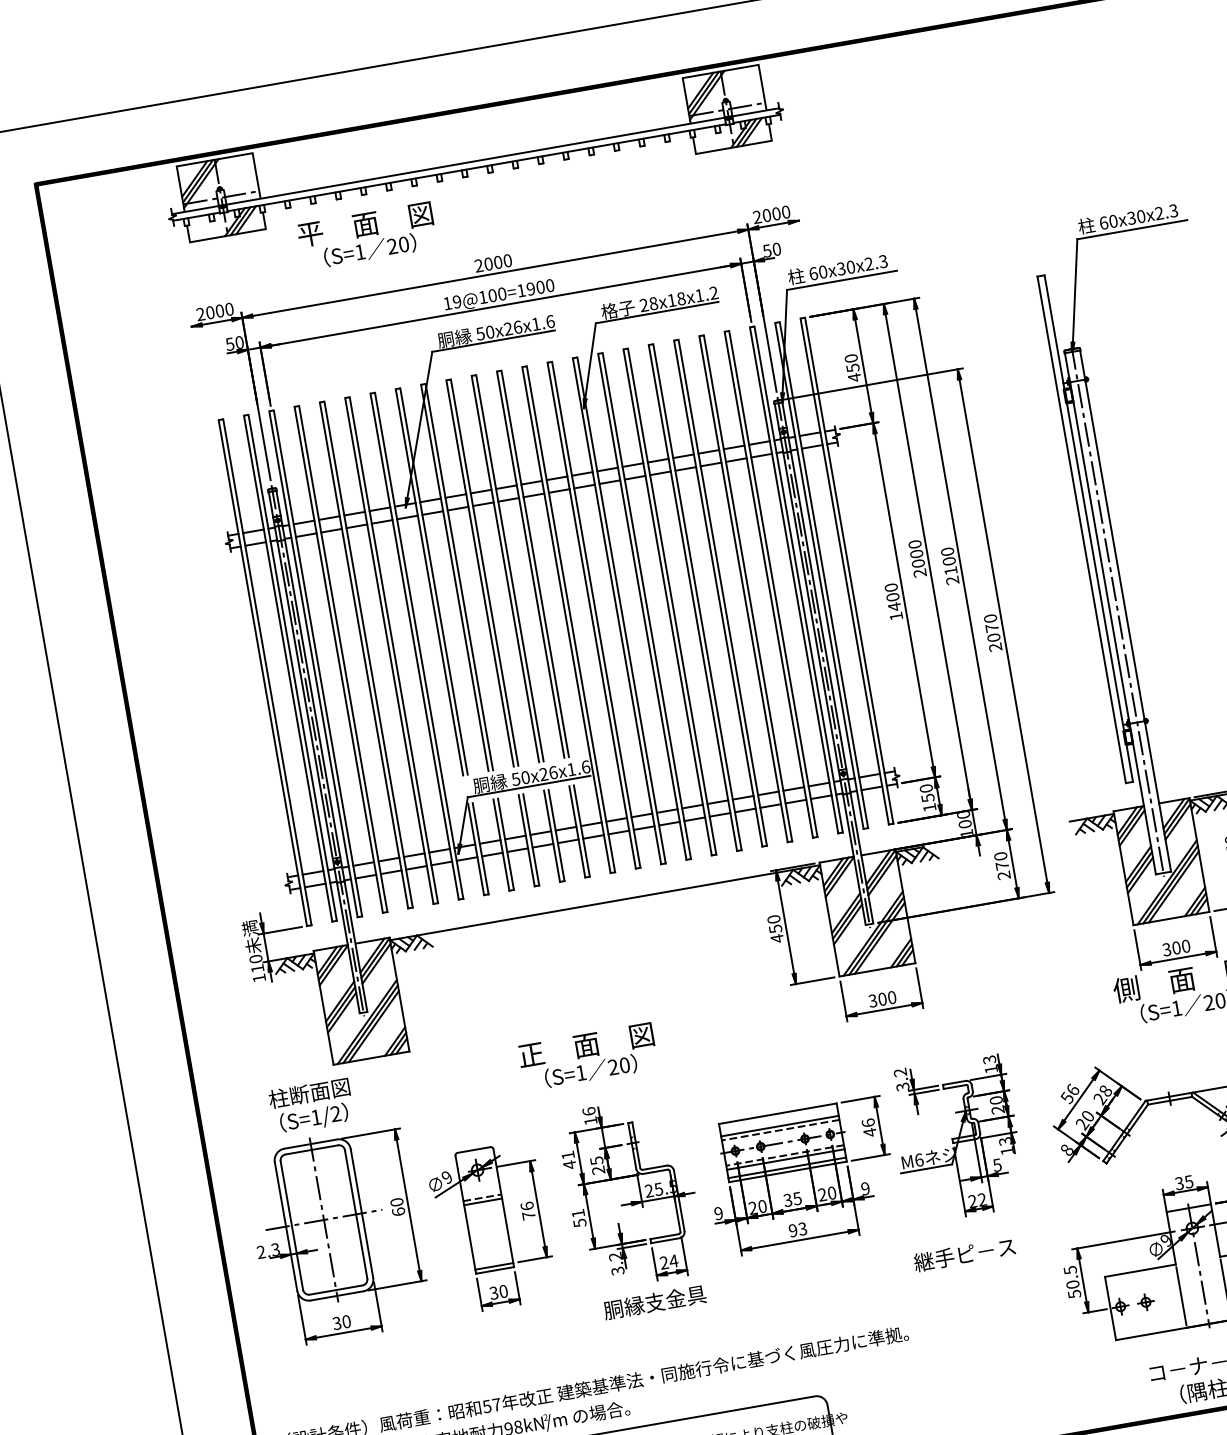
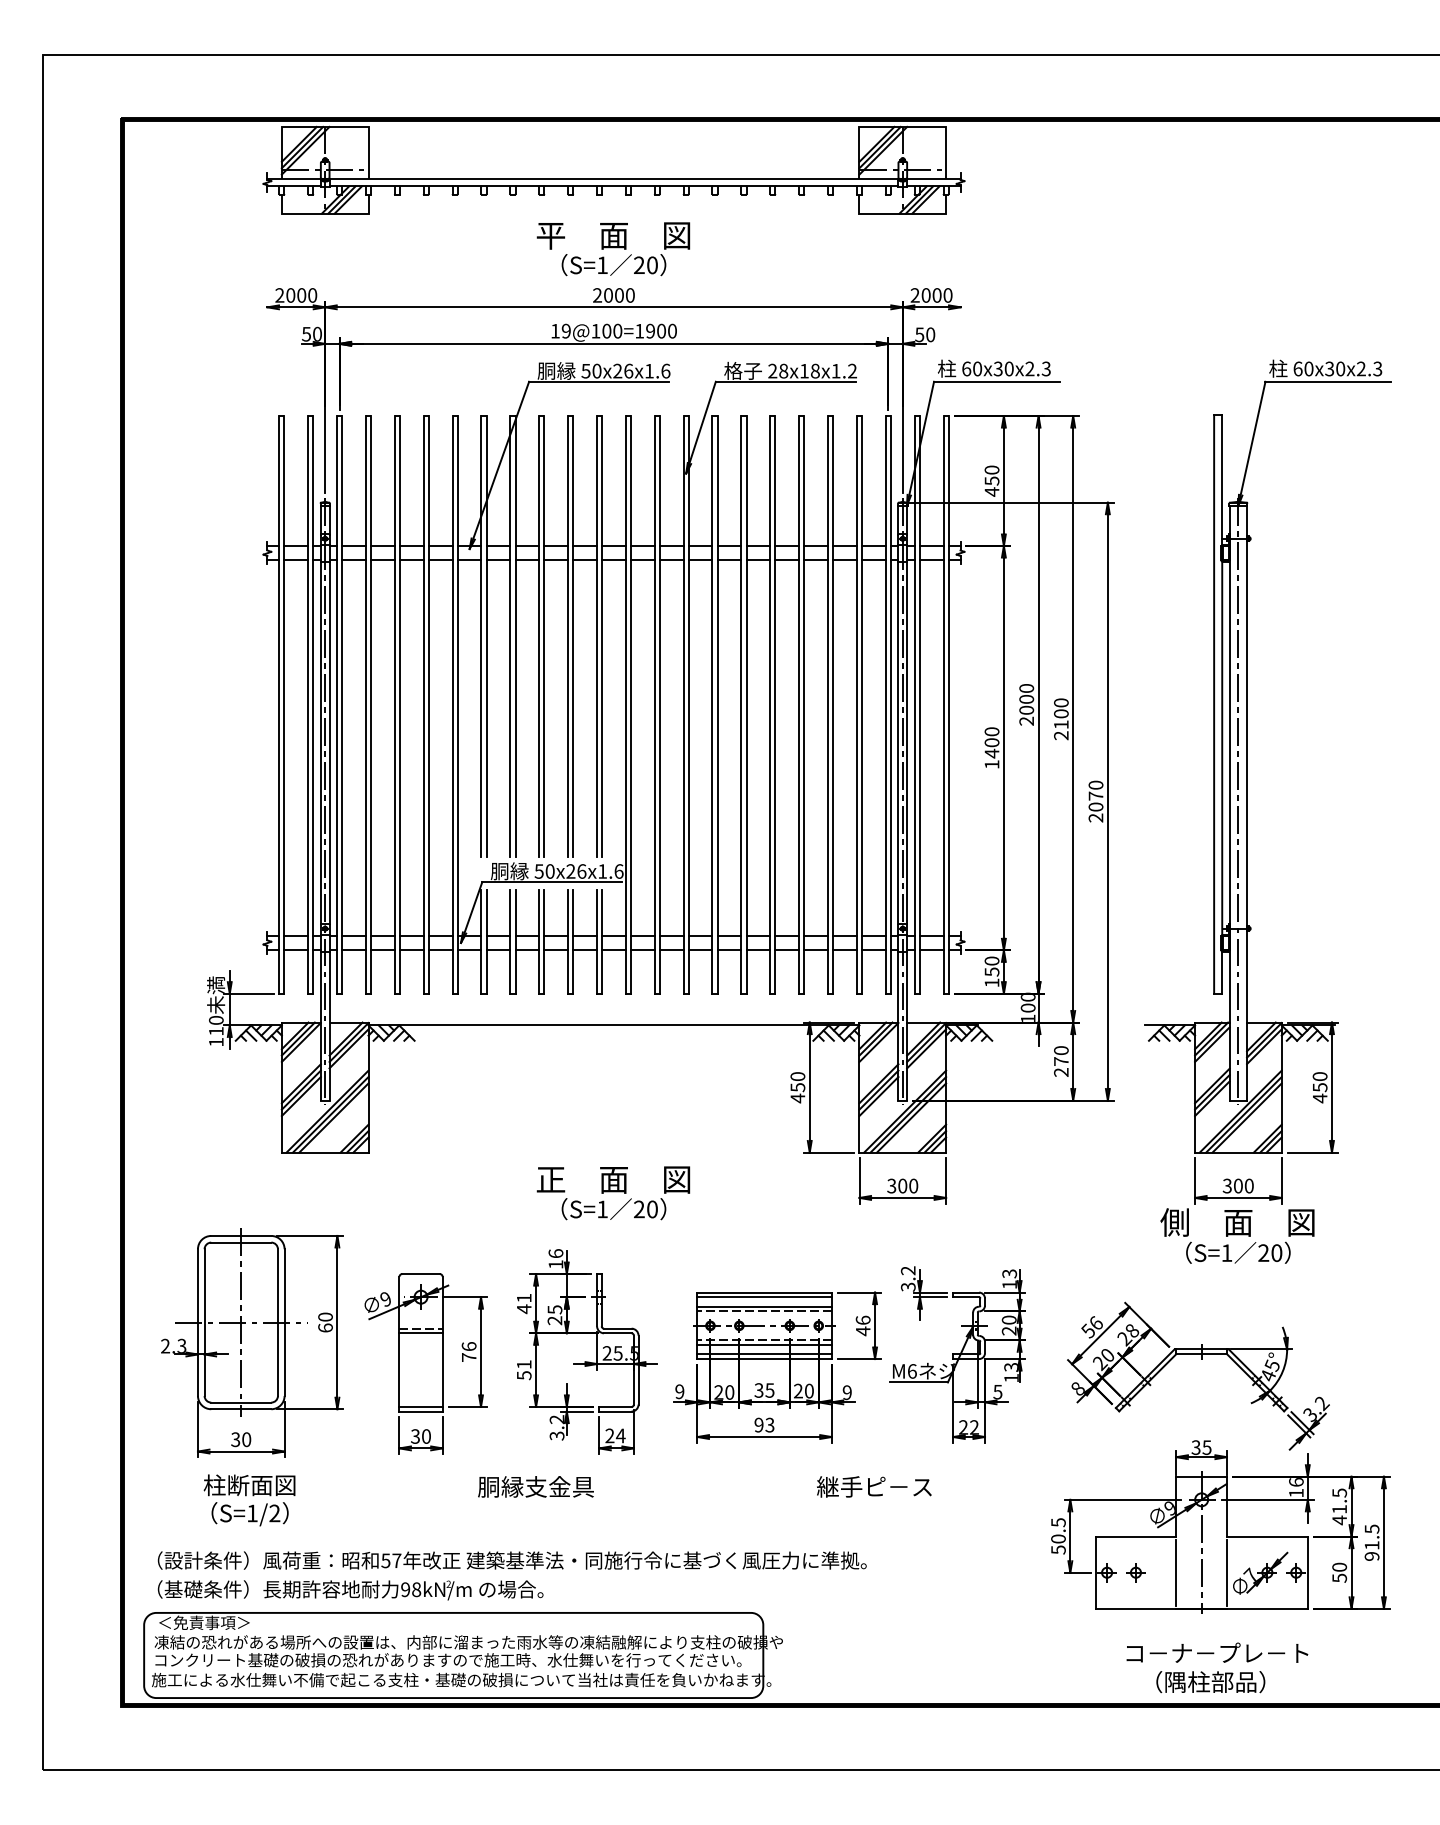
text: (367, 236) -> (613, 249), moved
text: (588, 1057) -> (613, 1193), moved
text: (311, 1106) -> (249, 1500), moved
line: (778, 1118) -> (764, 1297), added
text: (964, 1254) -> (874, 1486), moved
text: (654, 1302) -> (535, 1486), moved

